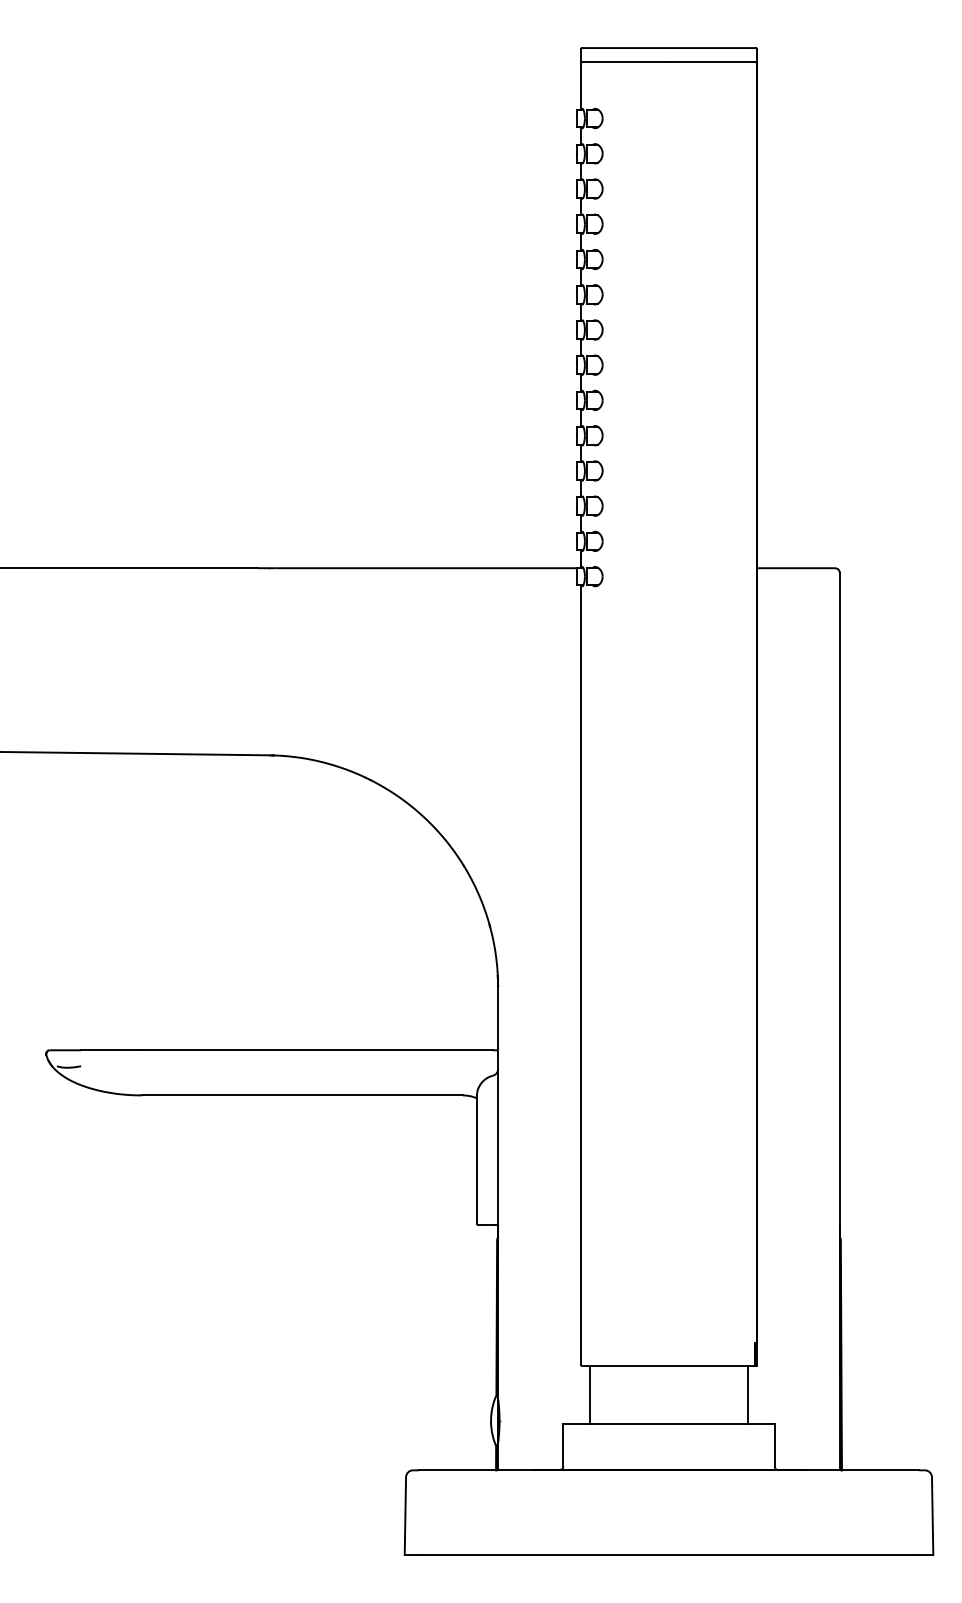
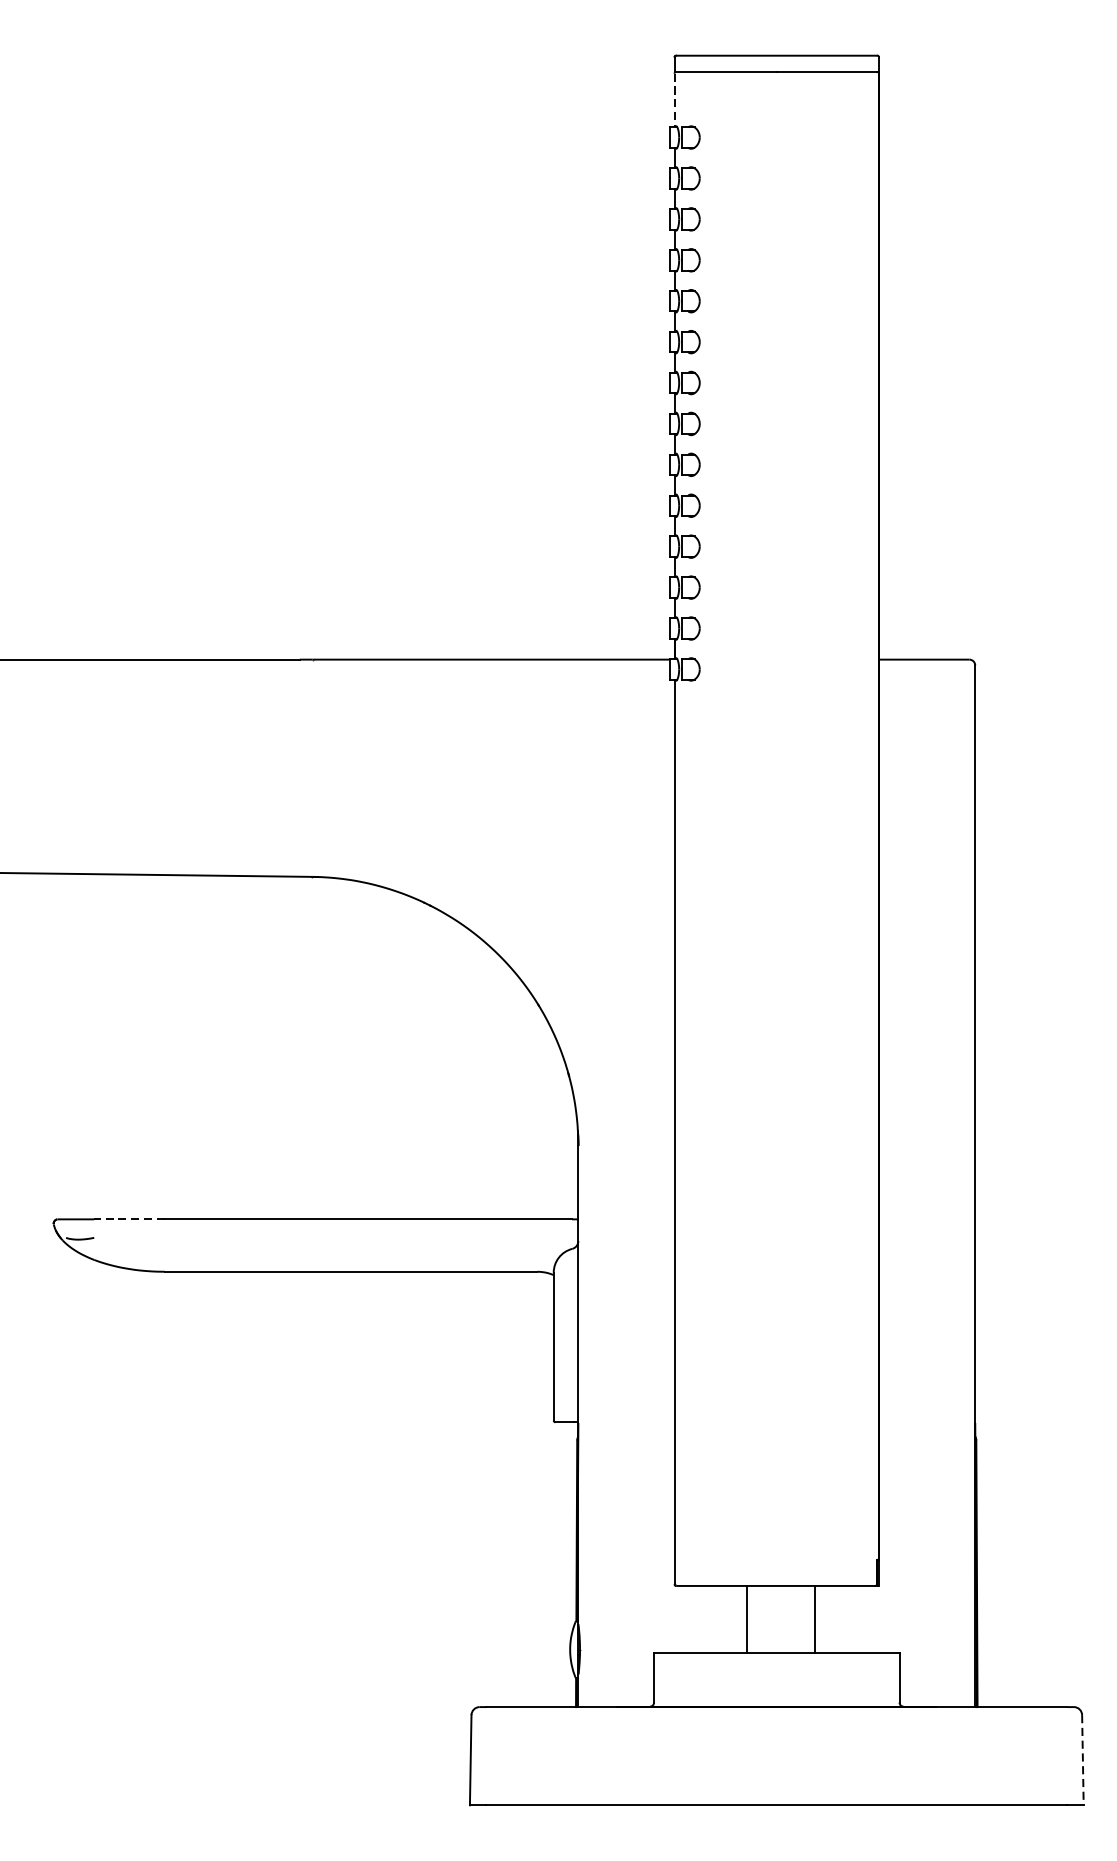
line: (580, 87) -> (674, 101), solid -> dashed
line: (111, 1050) -> (129, 1219), solid -> dashed
line: (589, 1394) -> (747, 1619), moved
line: (748, 1394) -> (815, 1619), moved
line: (932, 1516) -> (1082, 1760), solid -> dashed

